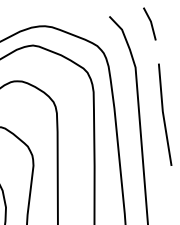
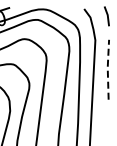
line: (162, 112) -> (107, 68), solid -> dashed

